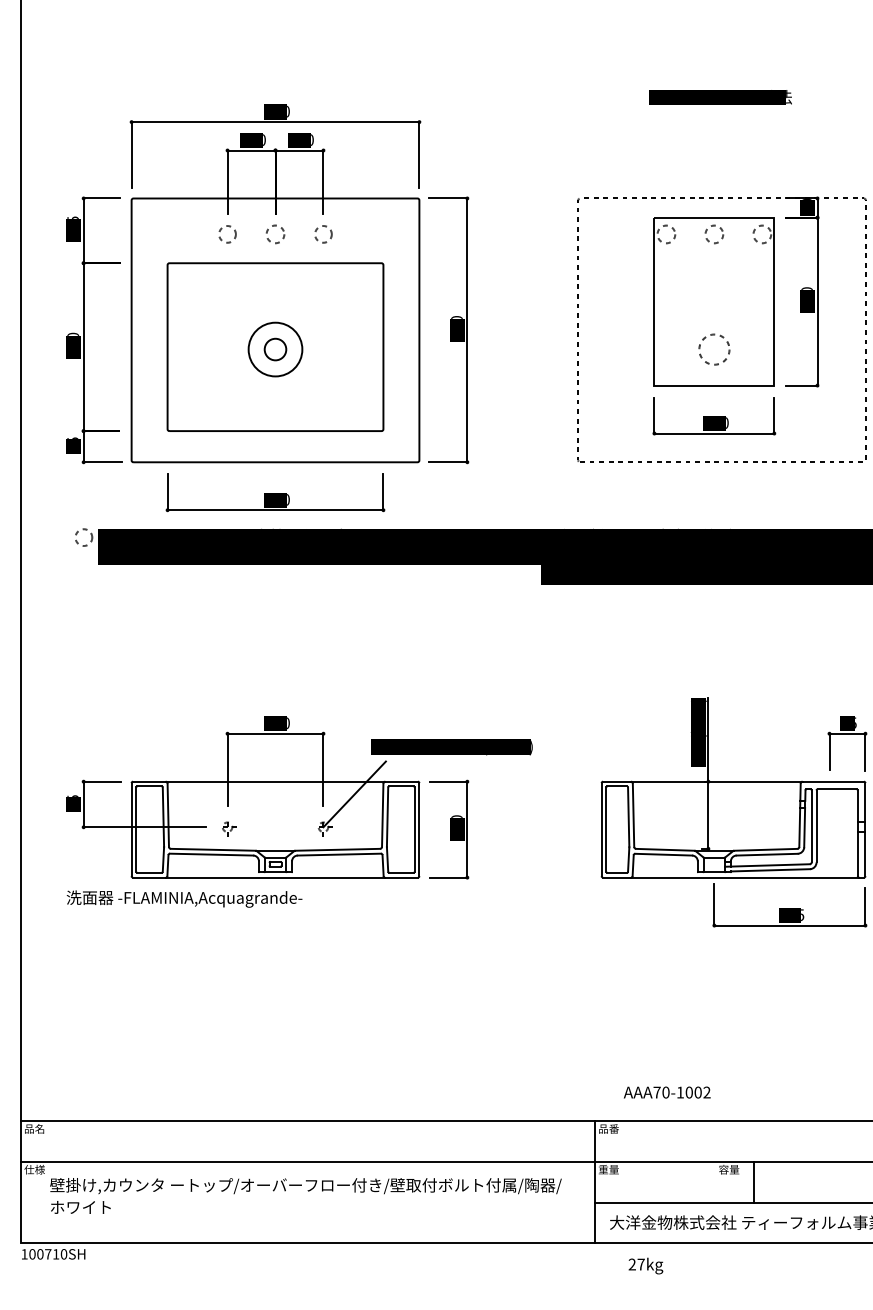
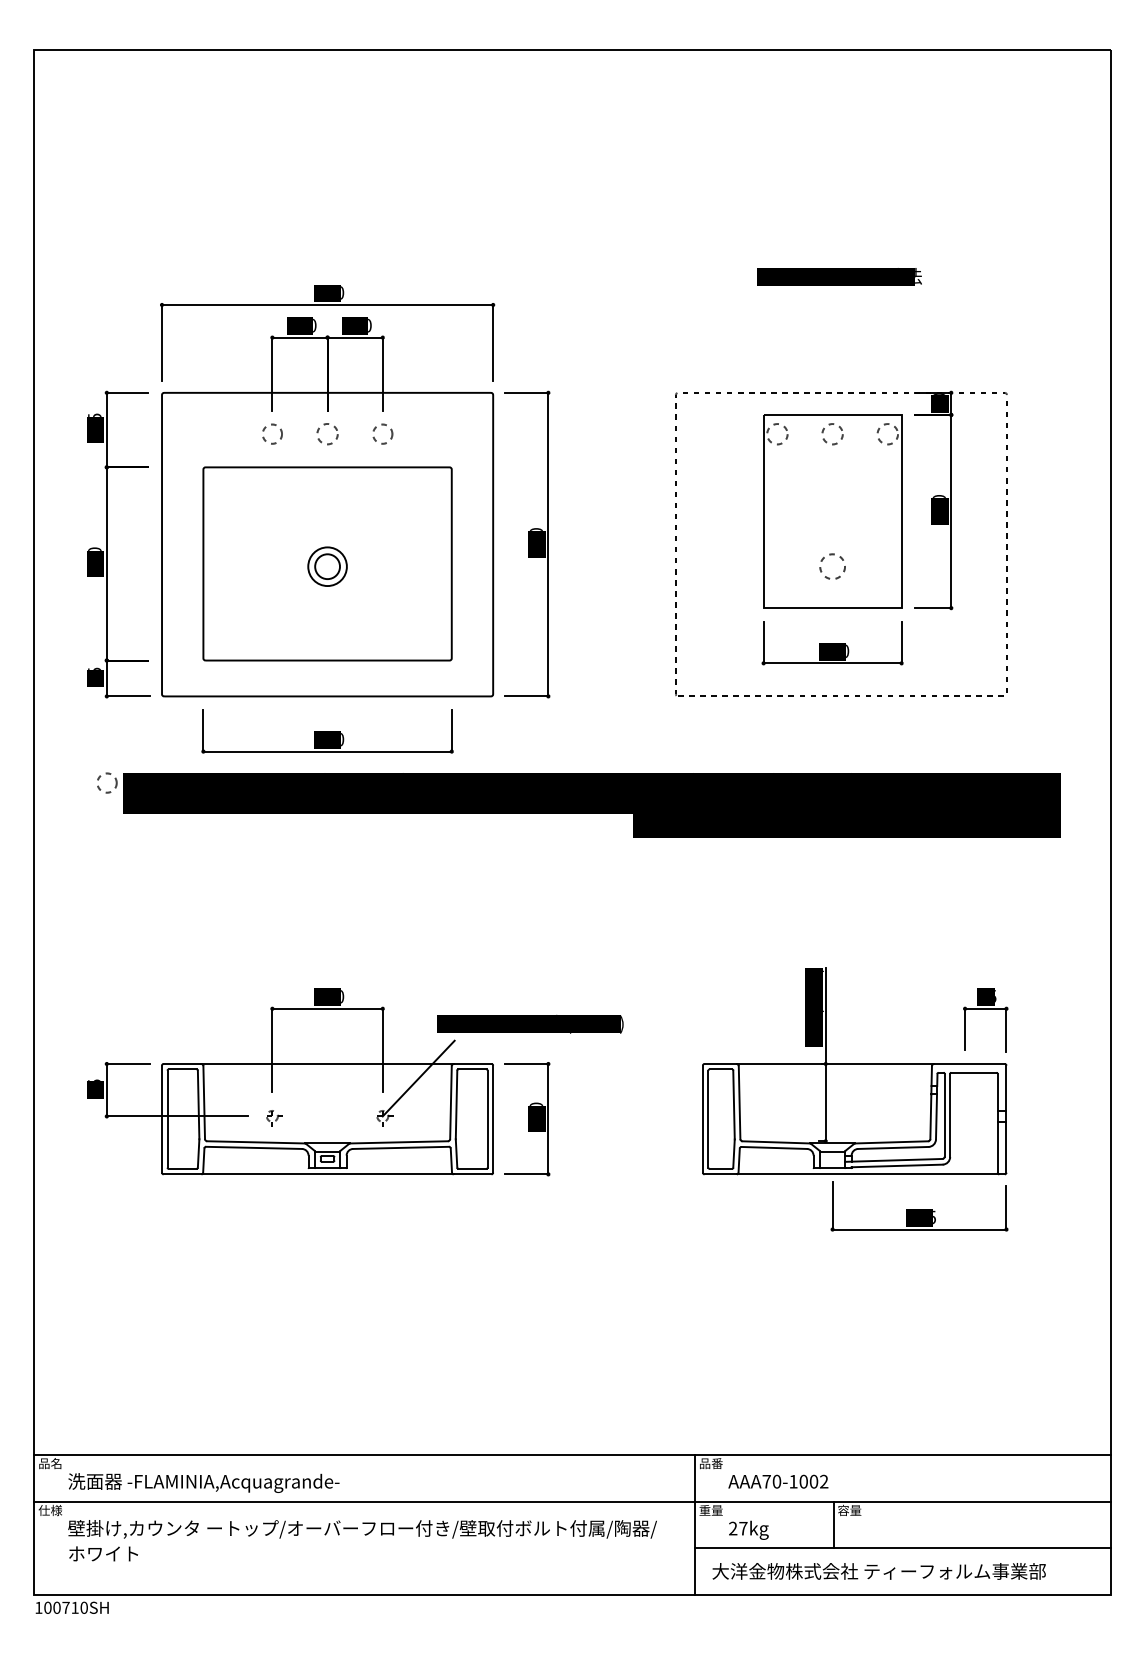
circle: (275, 349) -> (327, 566), size x0.62
circle: (714, 349) -> (832, 566), size x0.71
text: (184, 898) -> (203, 1482), moved
text: (667, 1092) -> (778, 1481), moved
line: (754, 1181) -> (833, 1524), moved
text: (645, 1265) -> (748, 1529), moved

